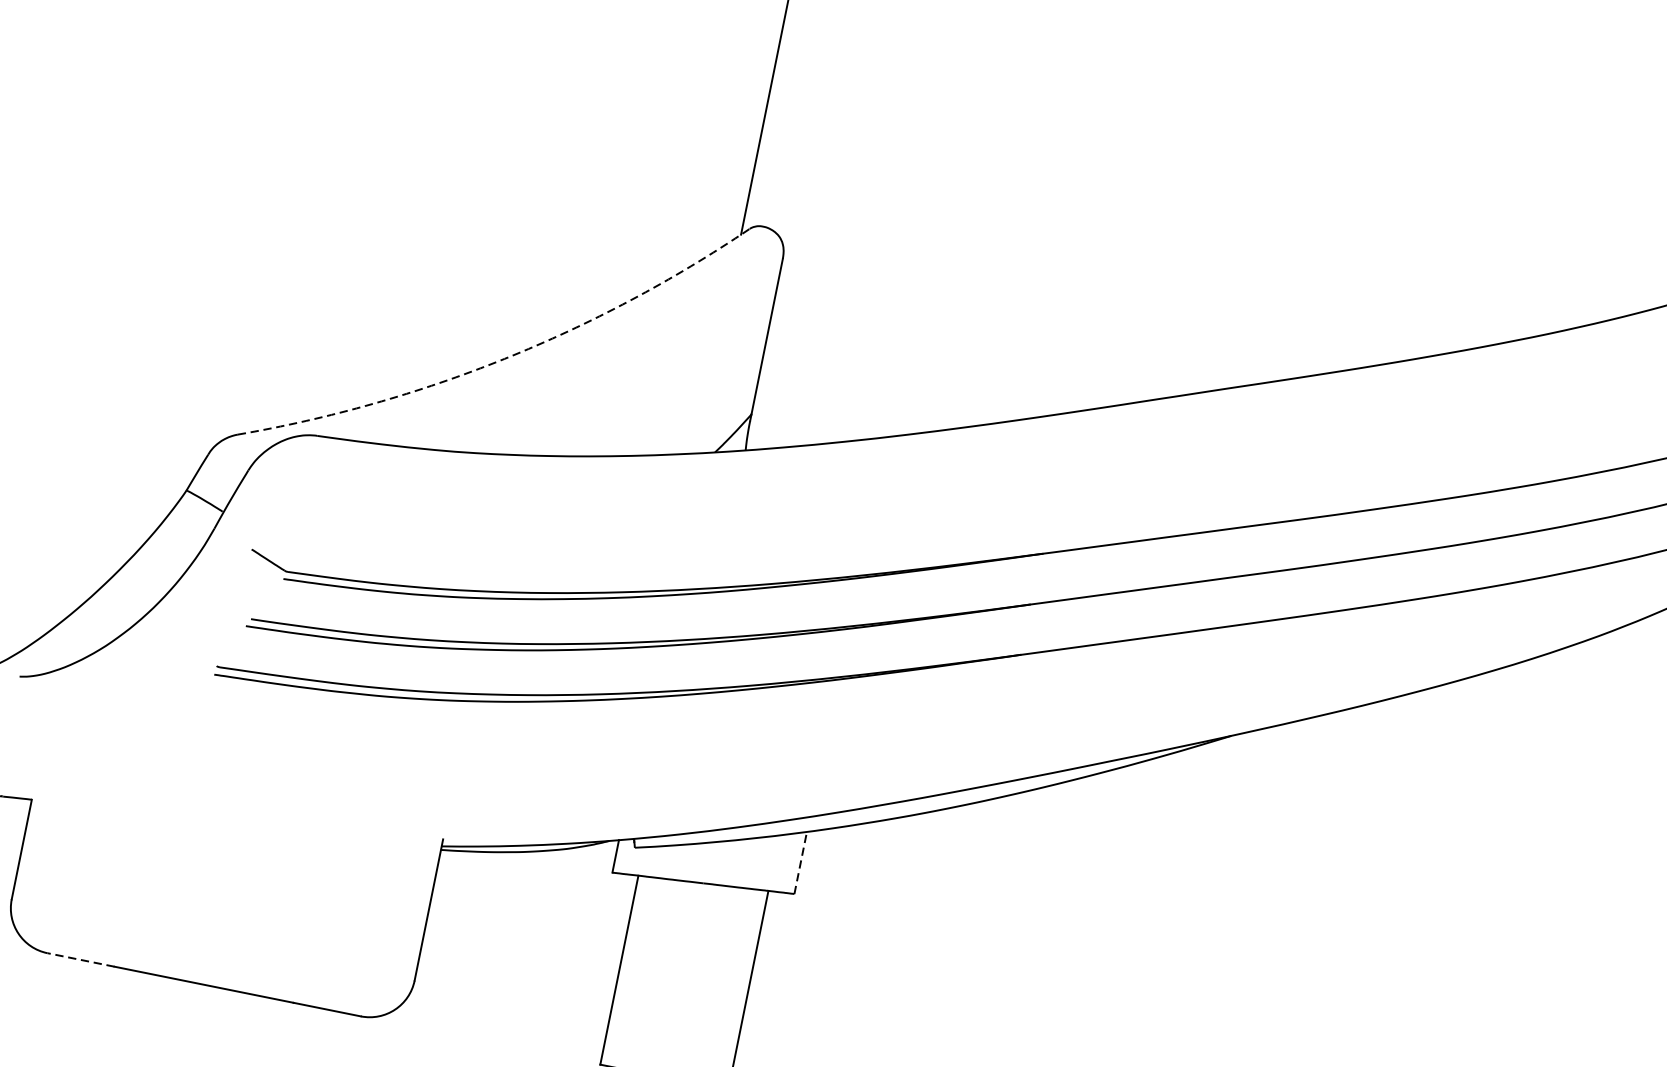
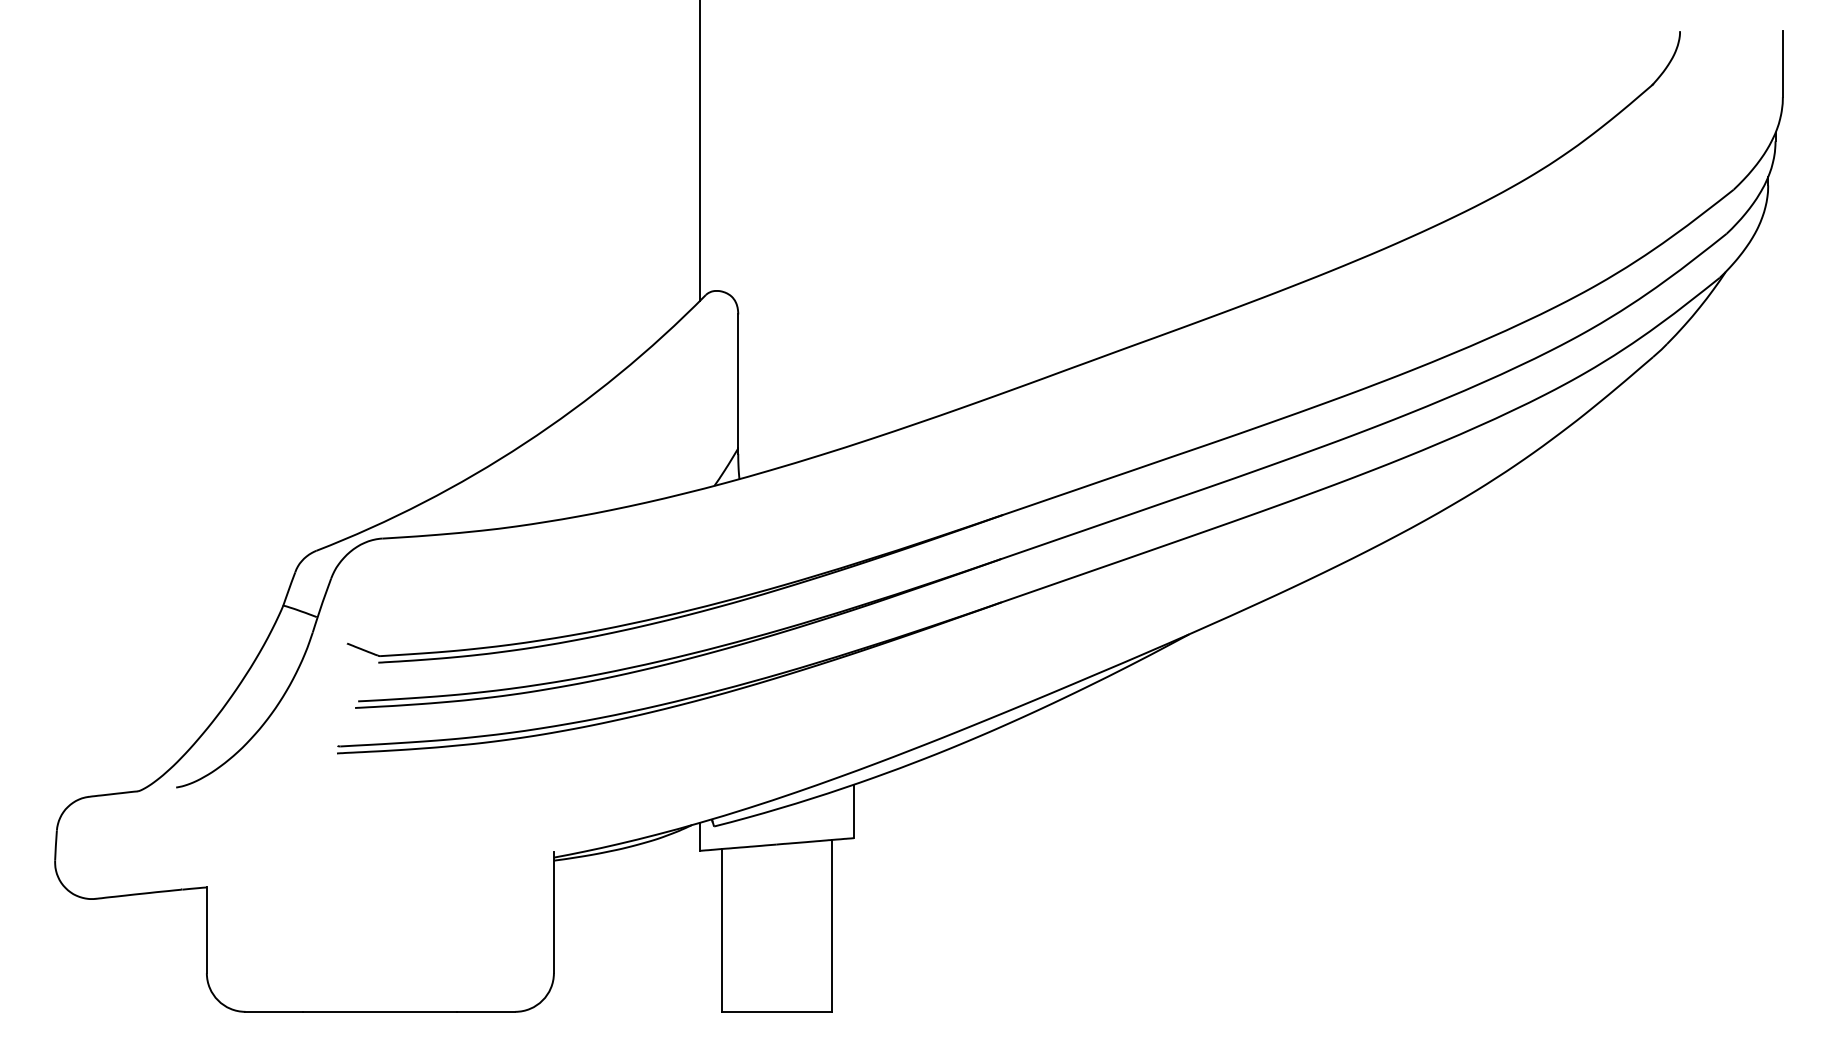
arc: (504, 358) -> (524, 443), dashed -> solid
line: (800, 862) -> (853, 811), dashed -> solid
line: (81, 959) -> (274, 1011), dashed -> solid

